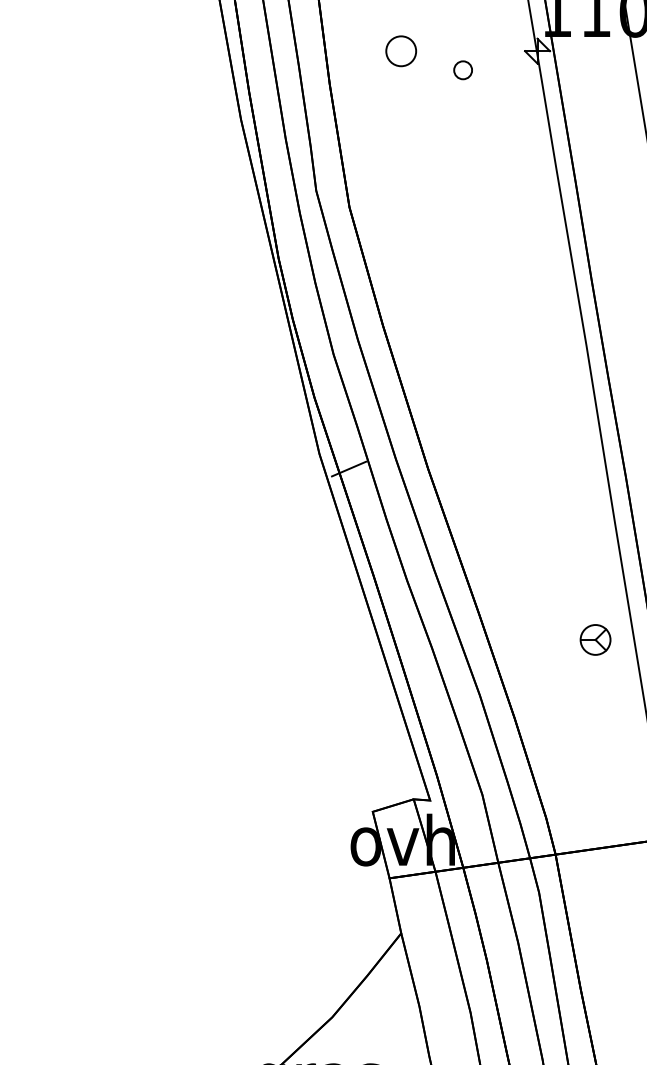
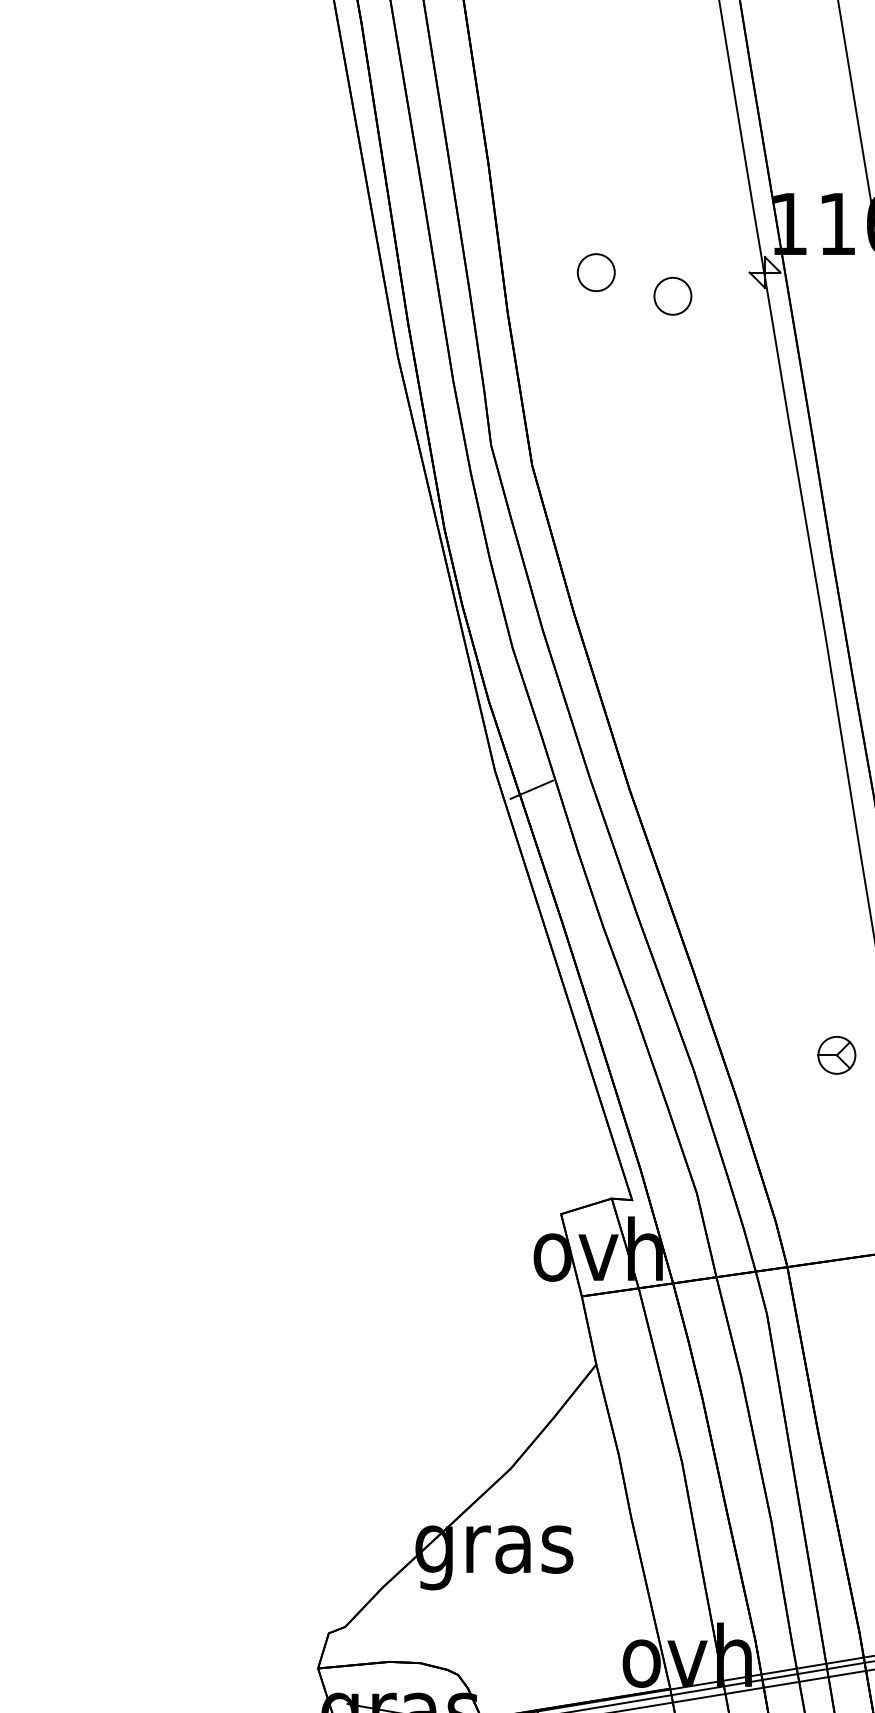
part: (462, 69) -> (672, 295), size x1.67
part: (595, 640) -> (836, 1055), moved

